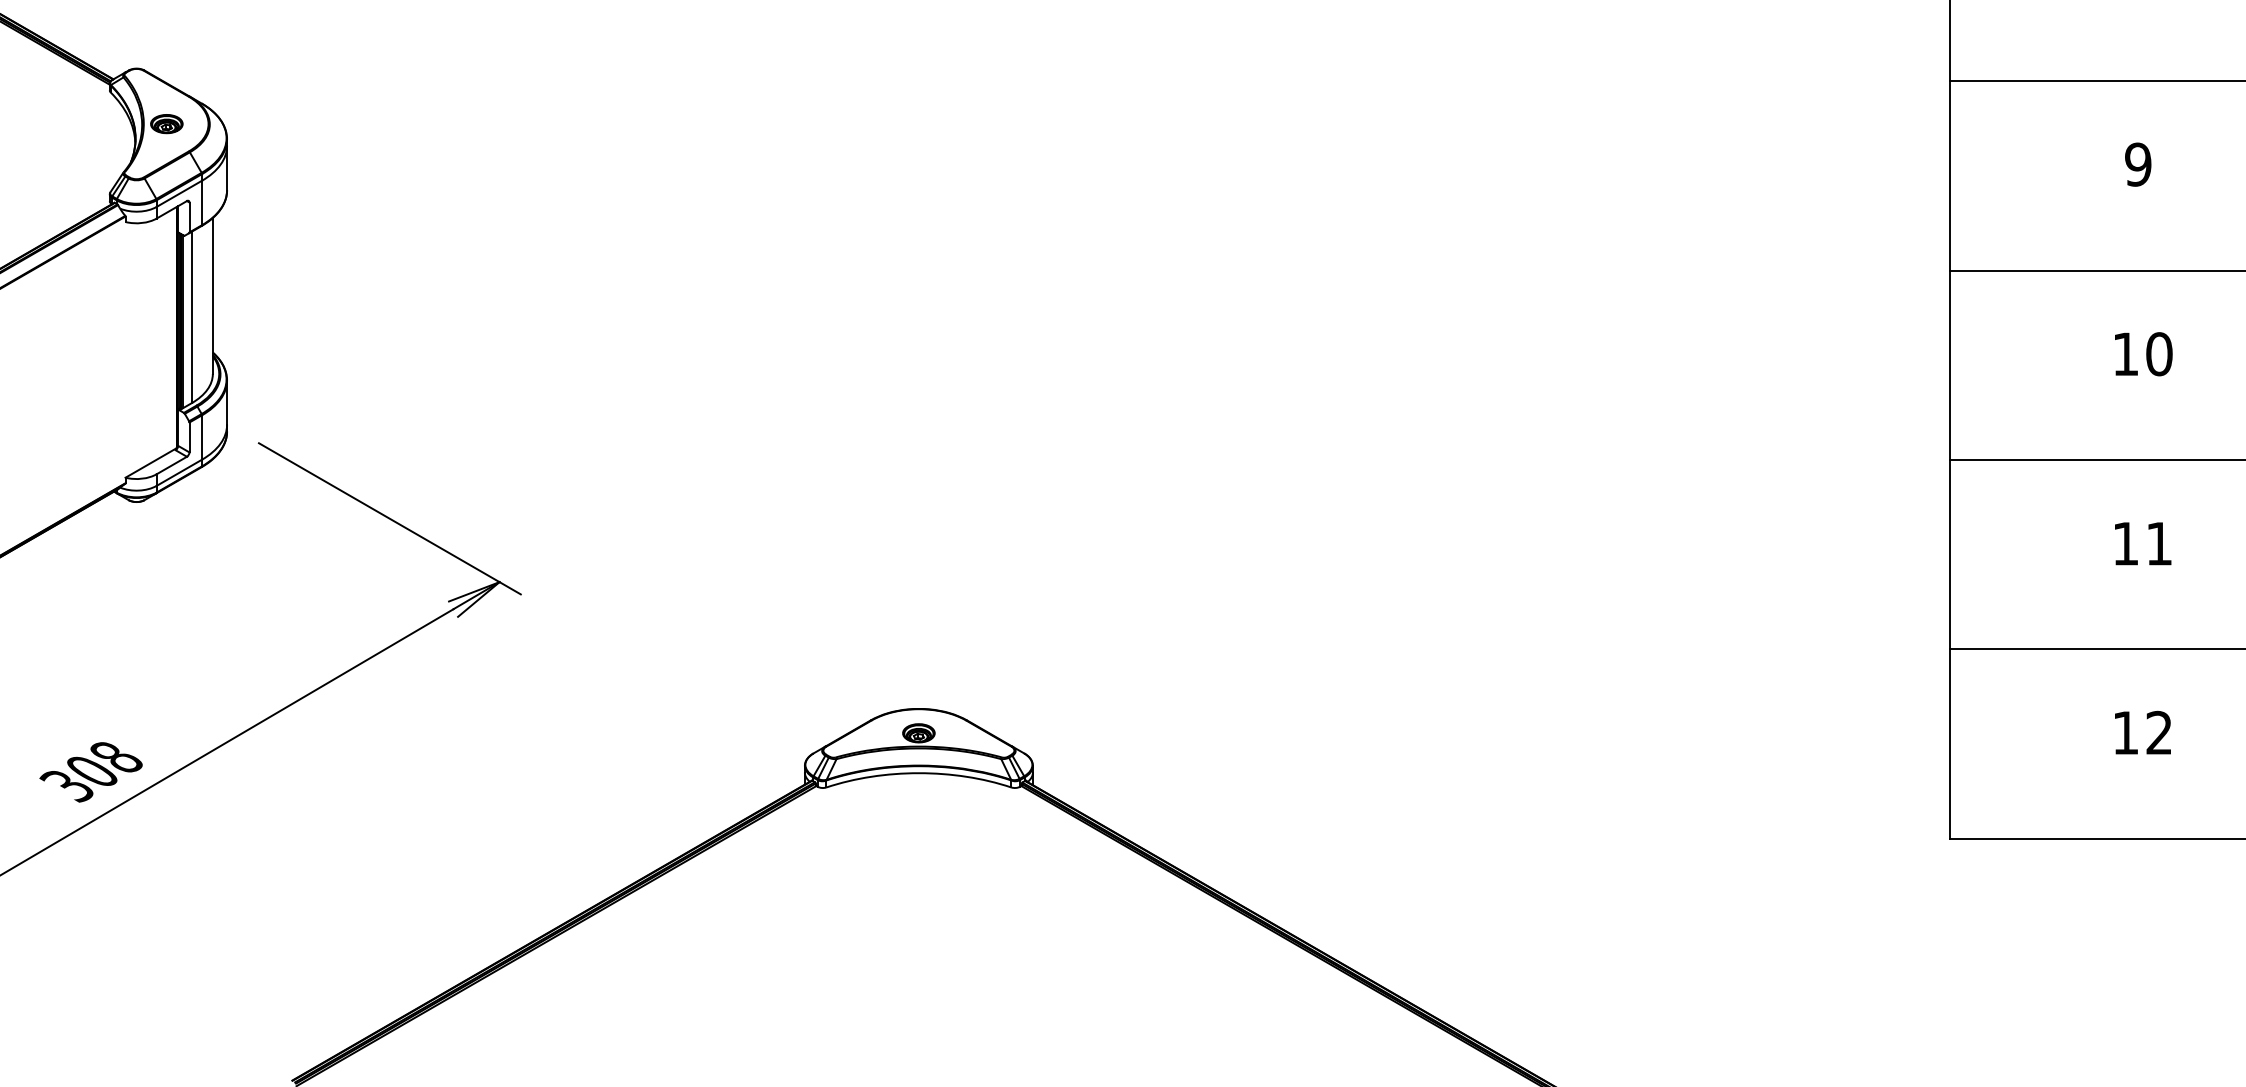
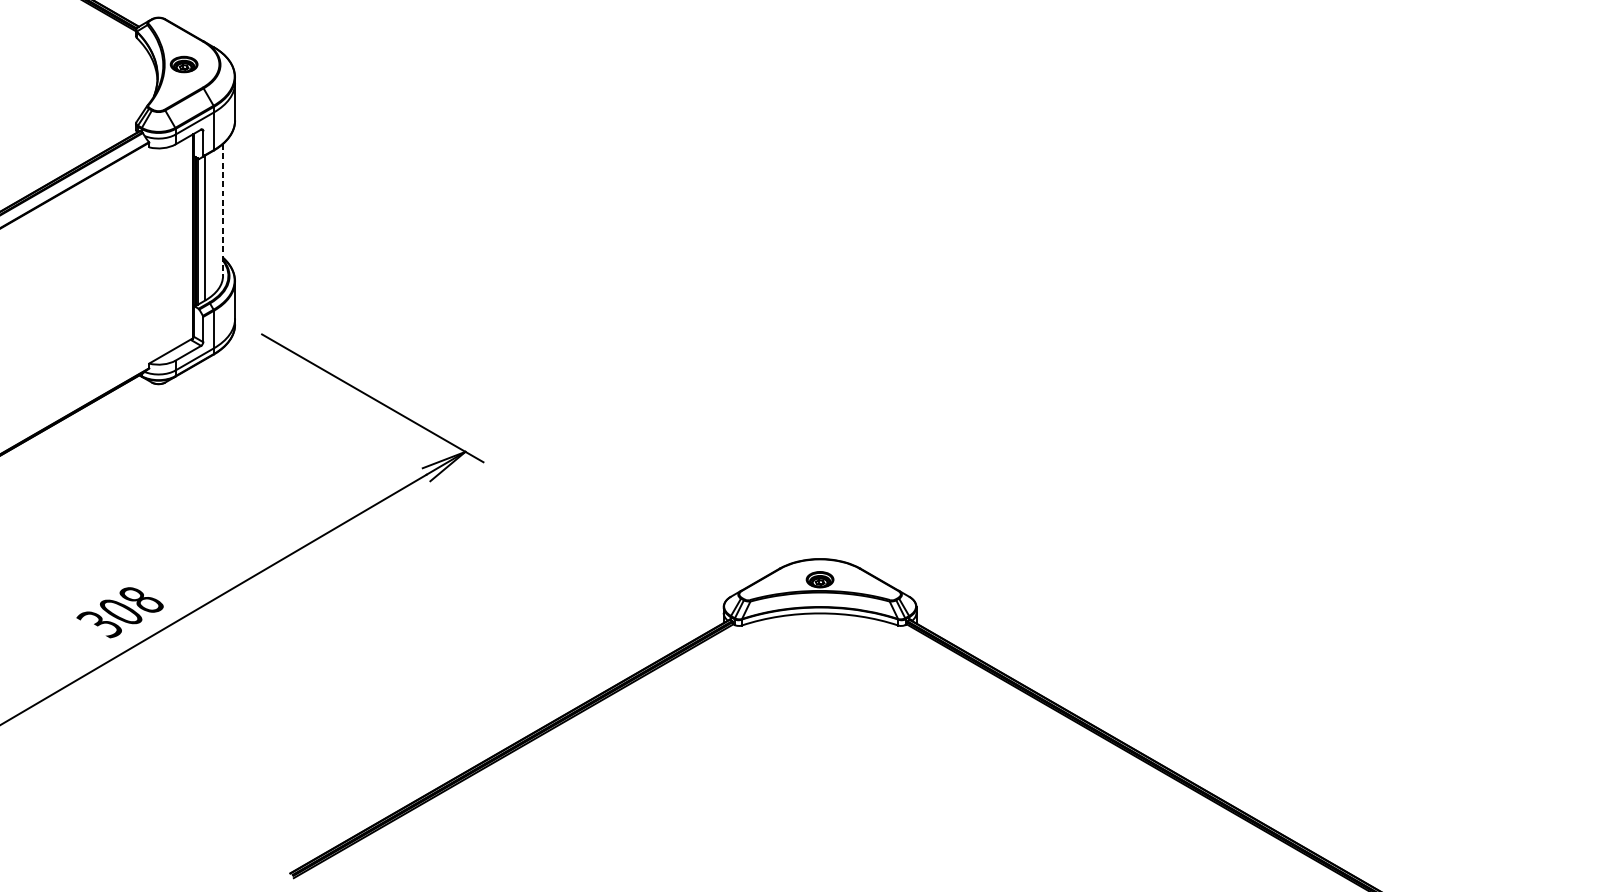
line: (212, 296) -> (222, 210), solid -> dashed

